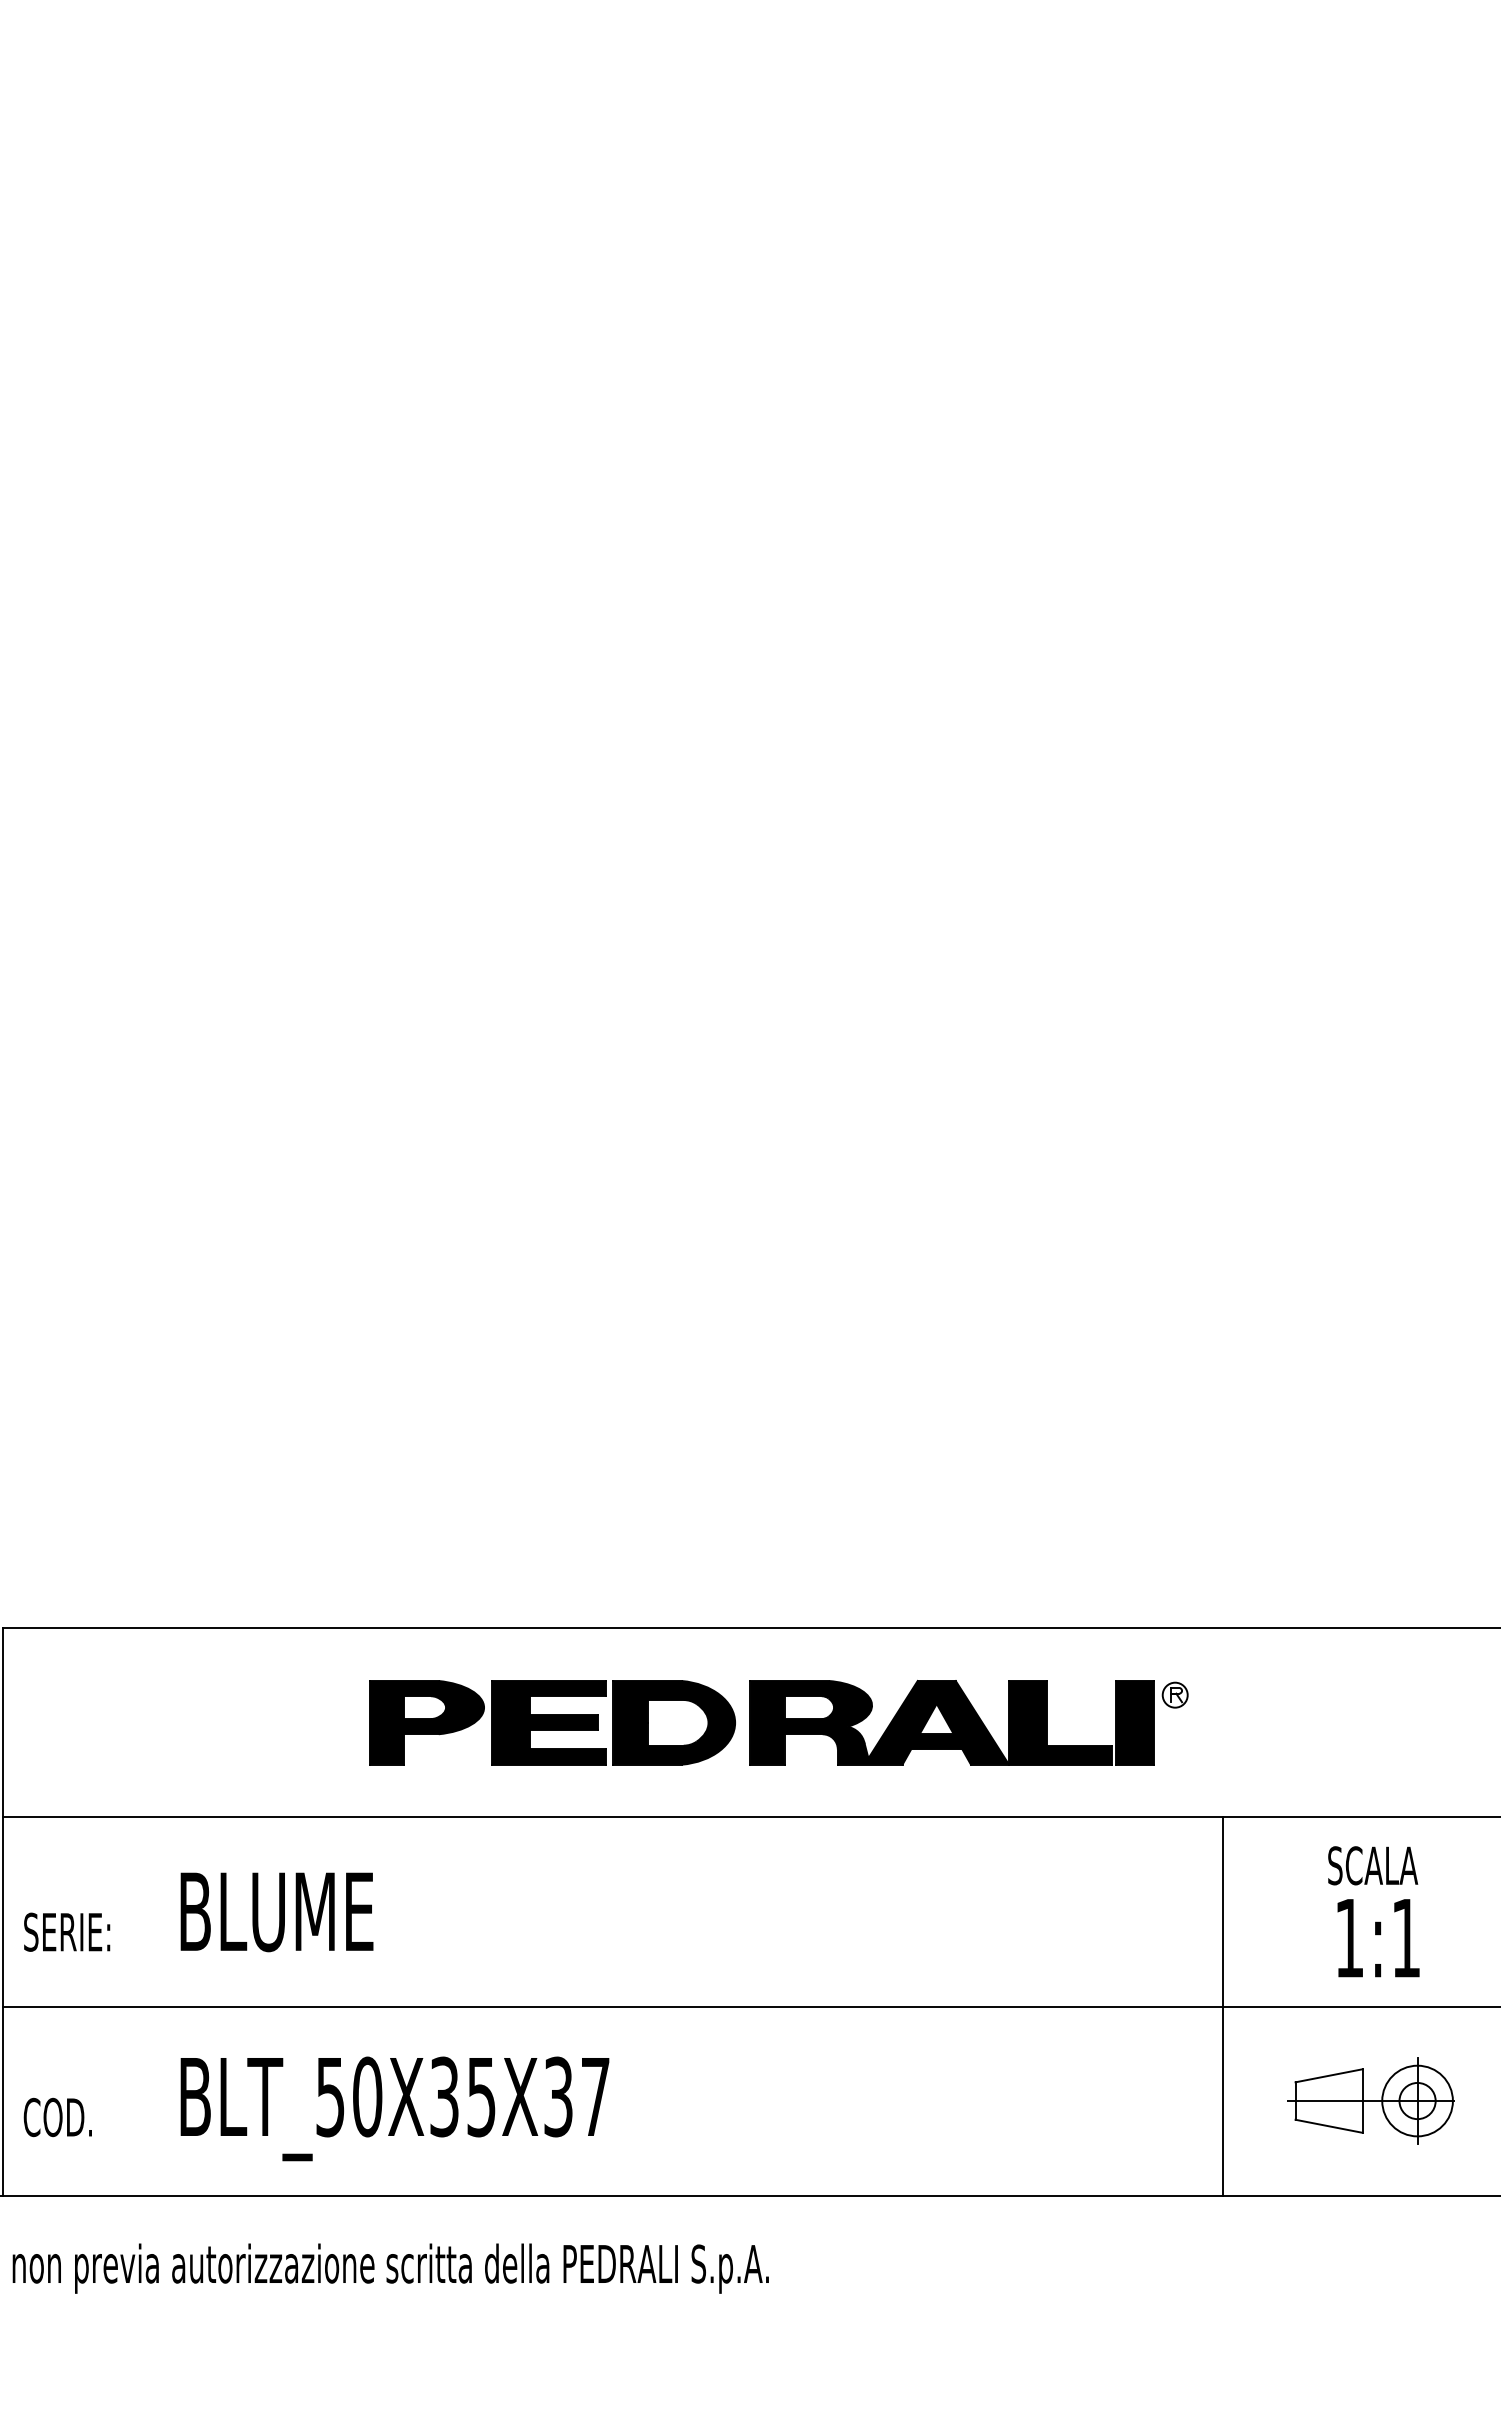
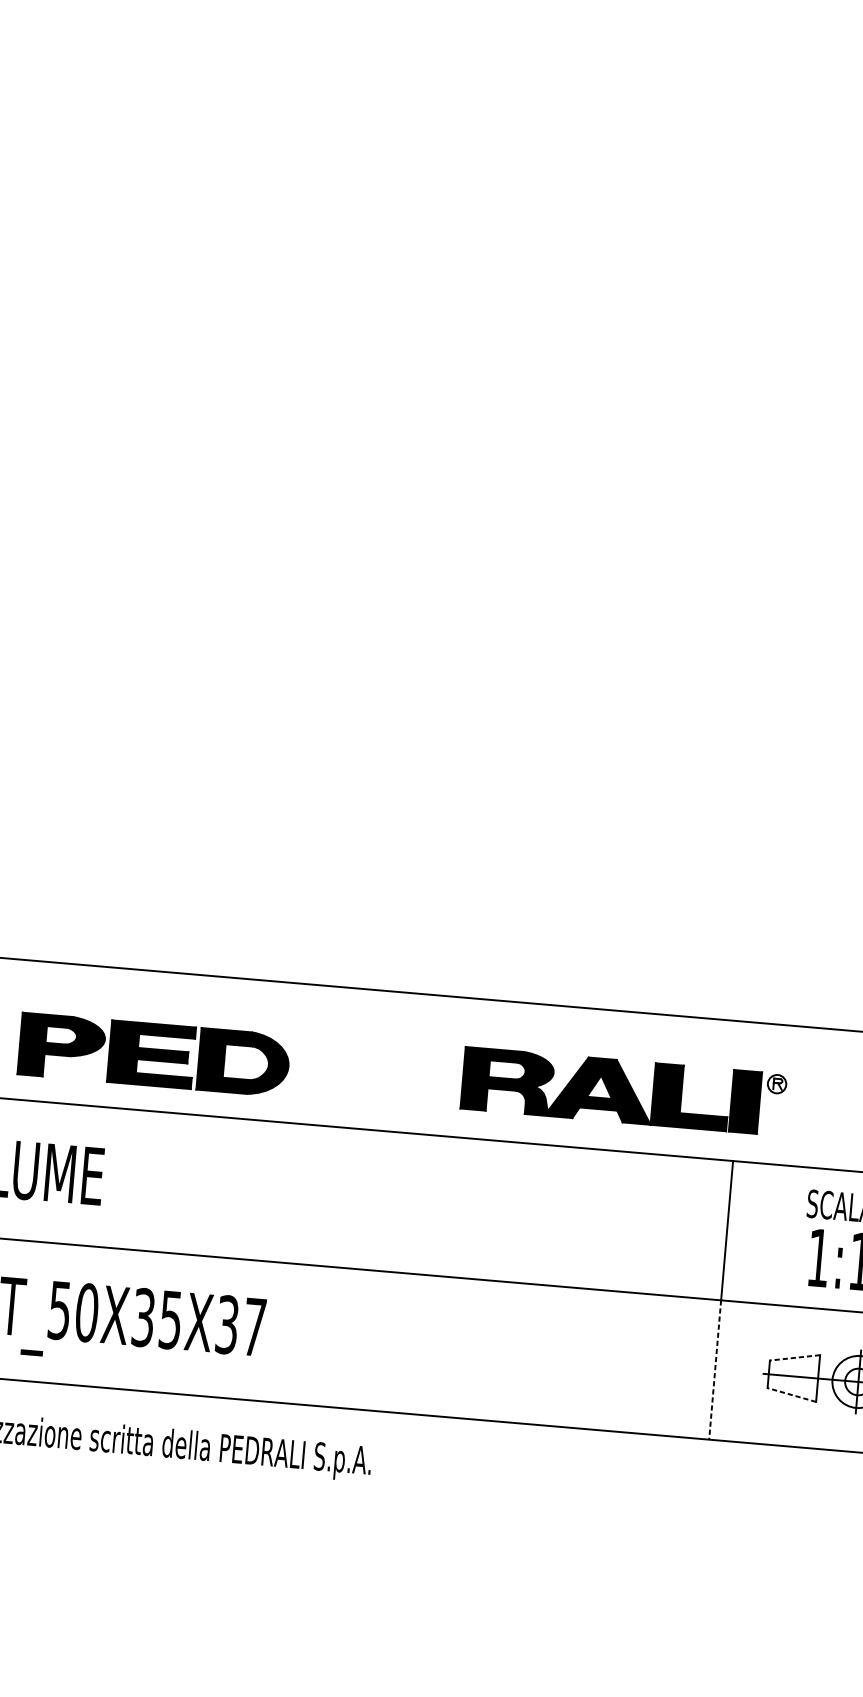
part: (552, 1722) -> (154, 1054), moved
part: (968, 1722) -> (623, 1091), moved
line: (1328, 2075) -> (794, 1357), solid -> dashed
line: (1222, 2101) -> (715, 1370), solid -> dashed
line: (1328, 2126) -> (791, 1395), solid -> dashed

